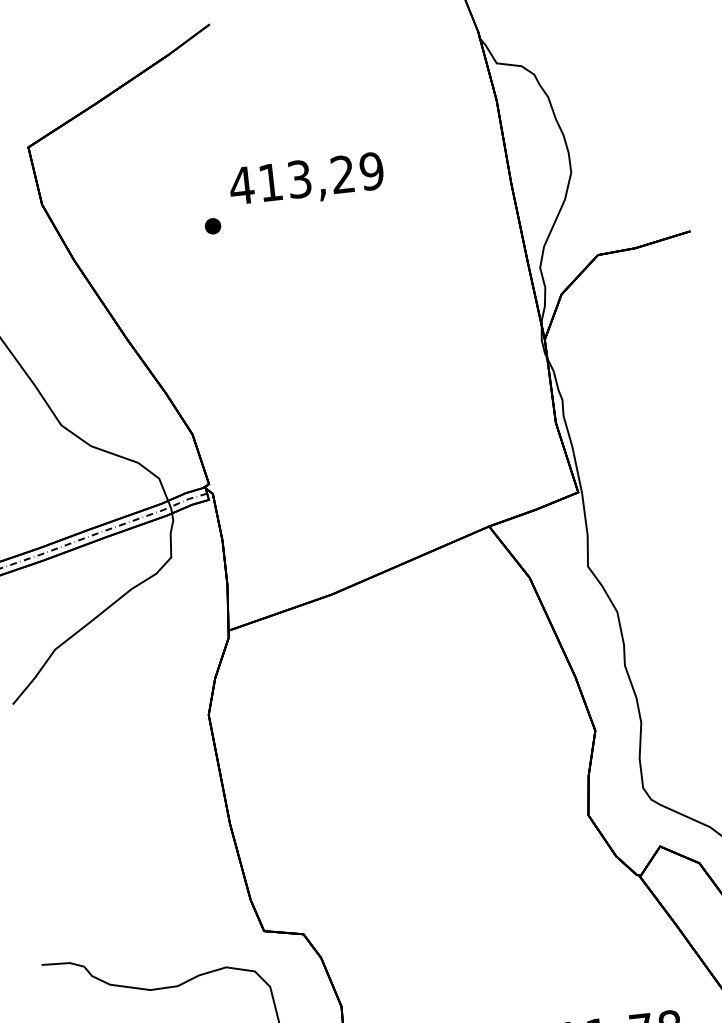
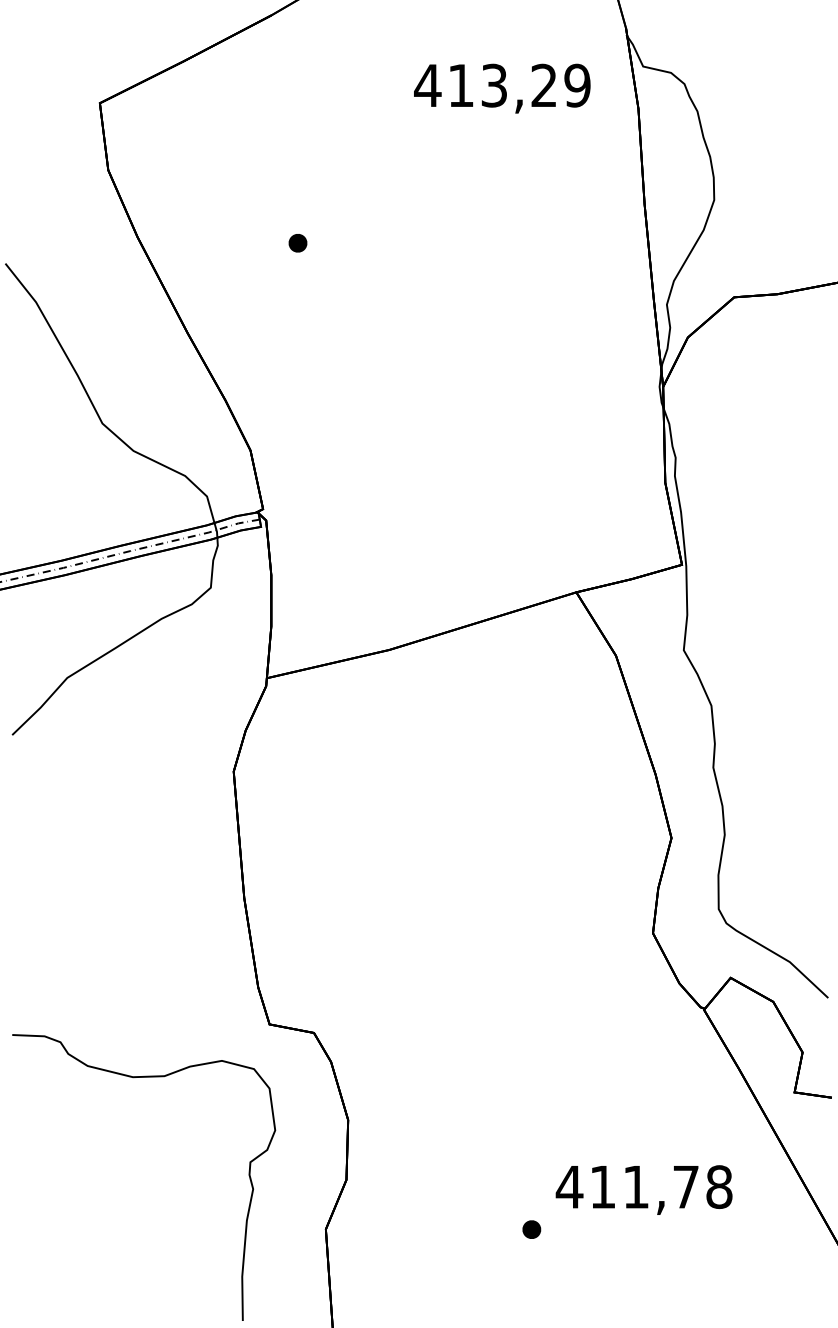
text: (306, 180) -> (502, 88), moved
part: (212, 226) -> (297, 243), moved

